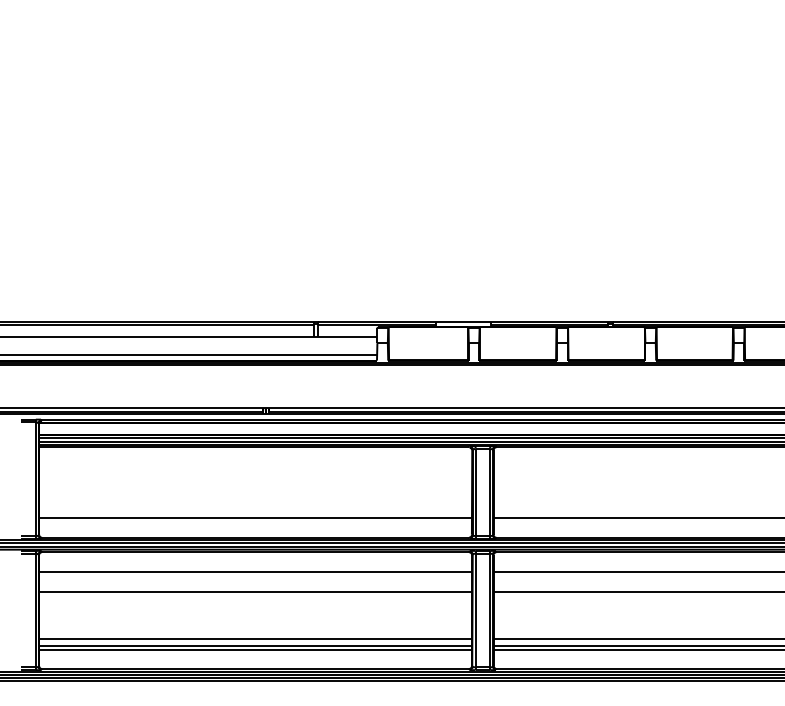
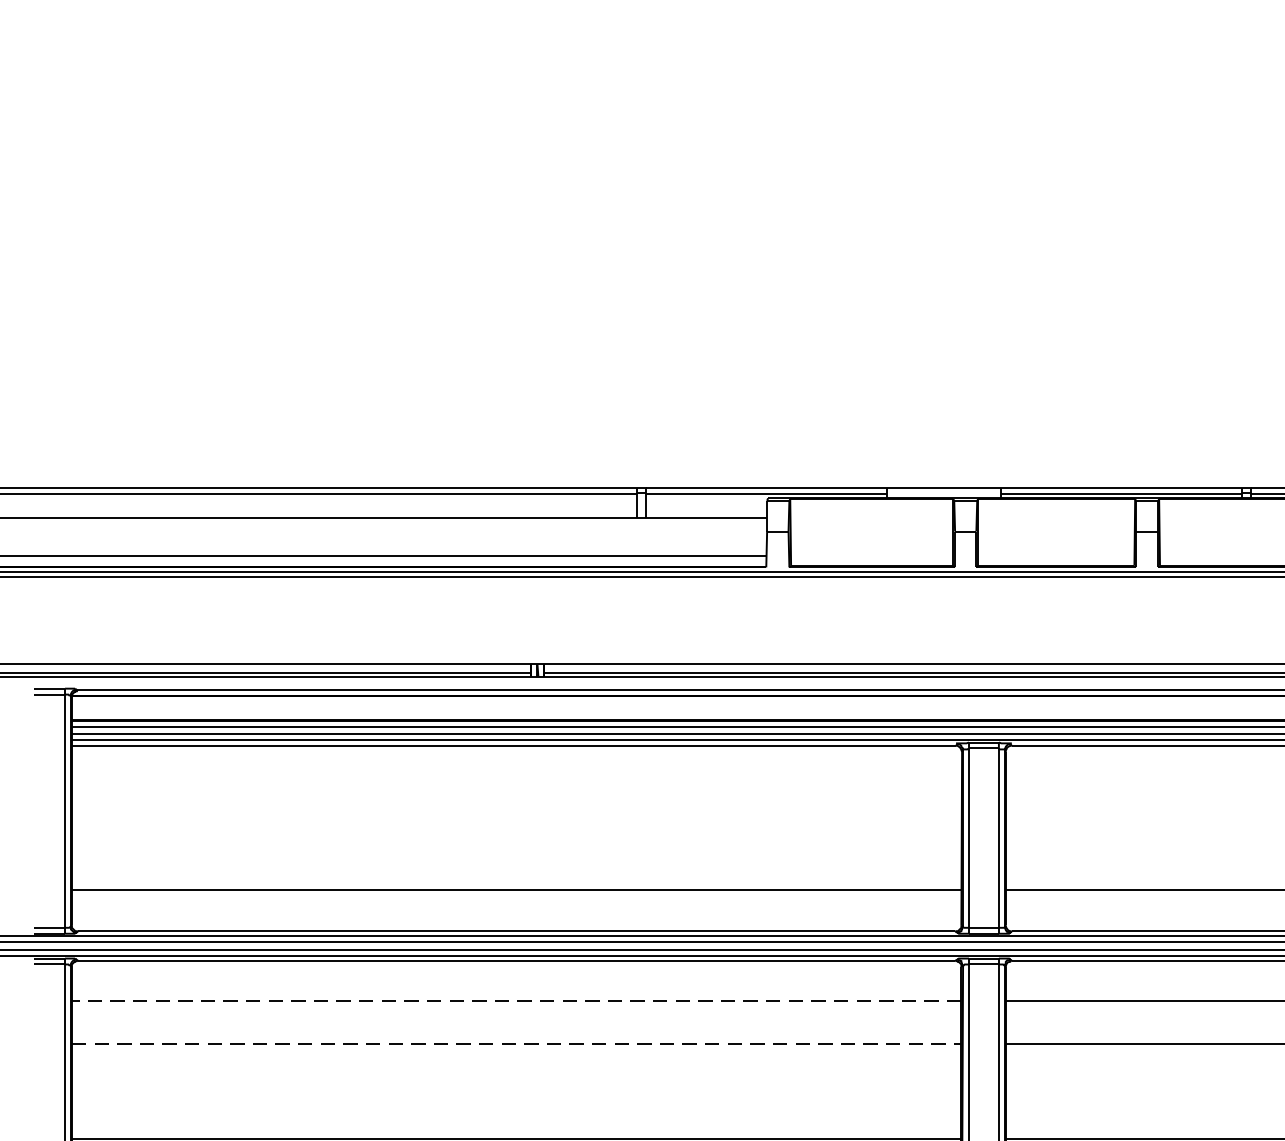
line: (255, 571) -> (516, 1000), solid -> dashed
line: (256, 592) -> (518, 1044), solid -> dashed

